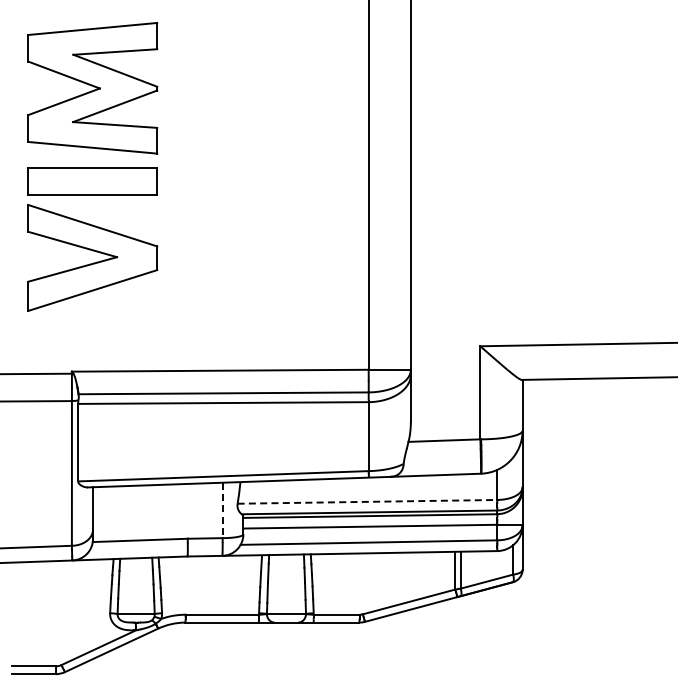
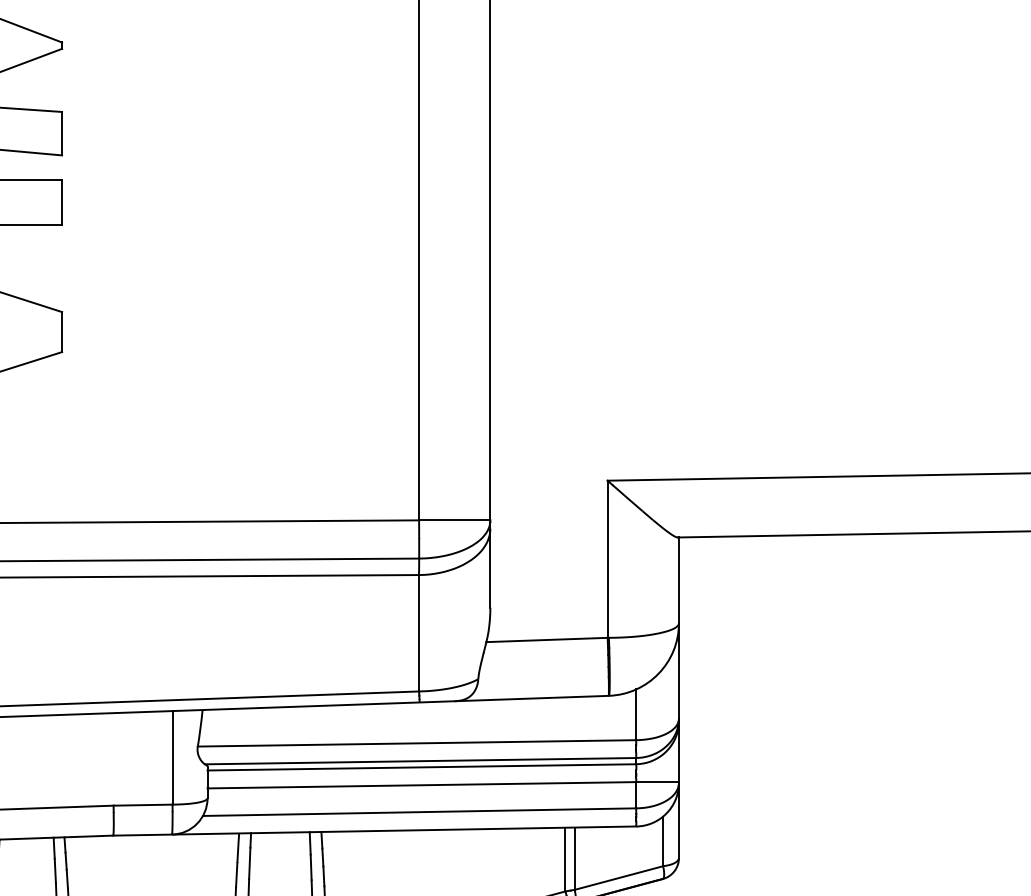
line: (367, 501) -> (417, 742), dashed -> solid
line: (222, 510) -> (172, 757), dashed -> solid

